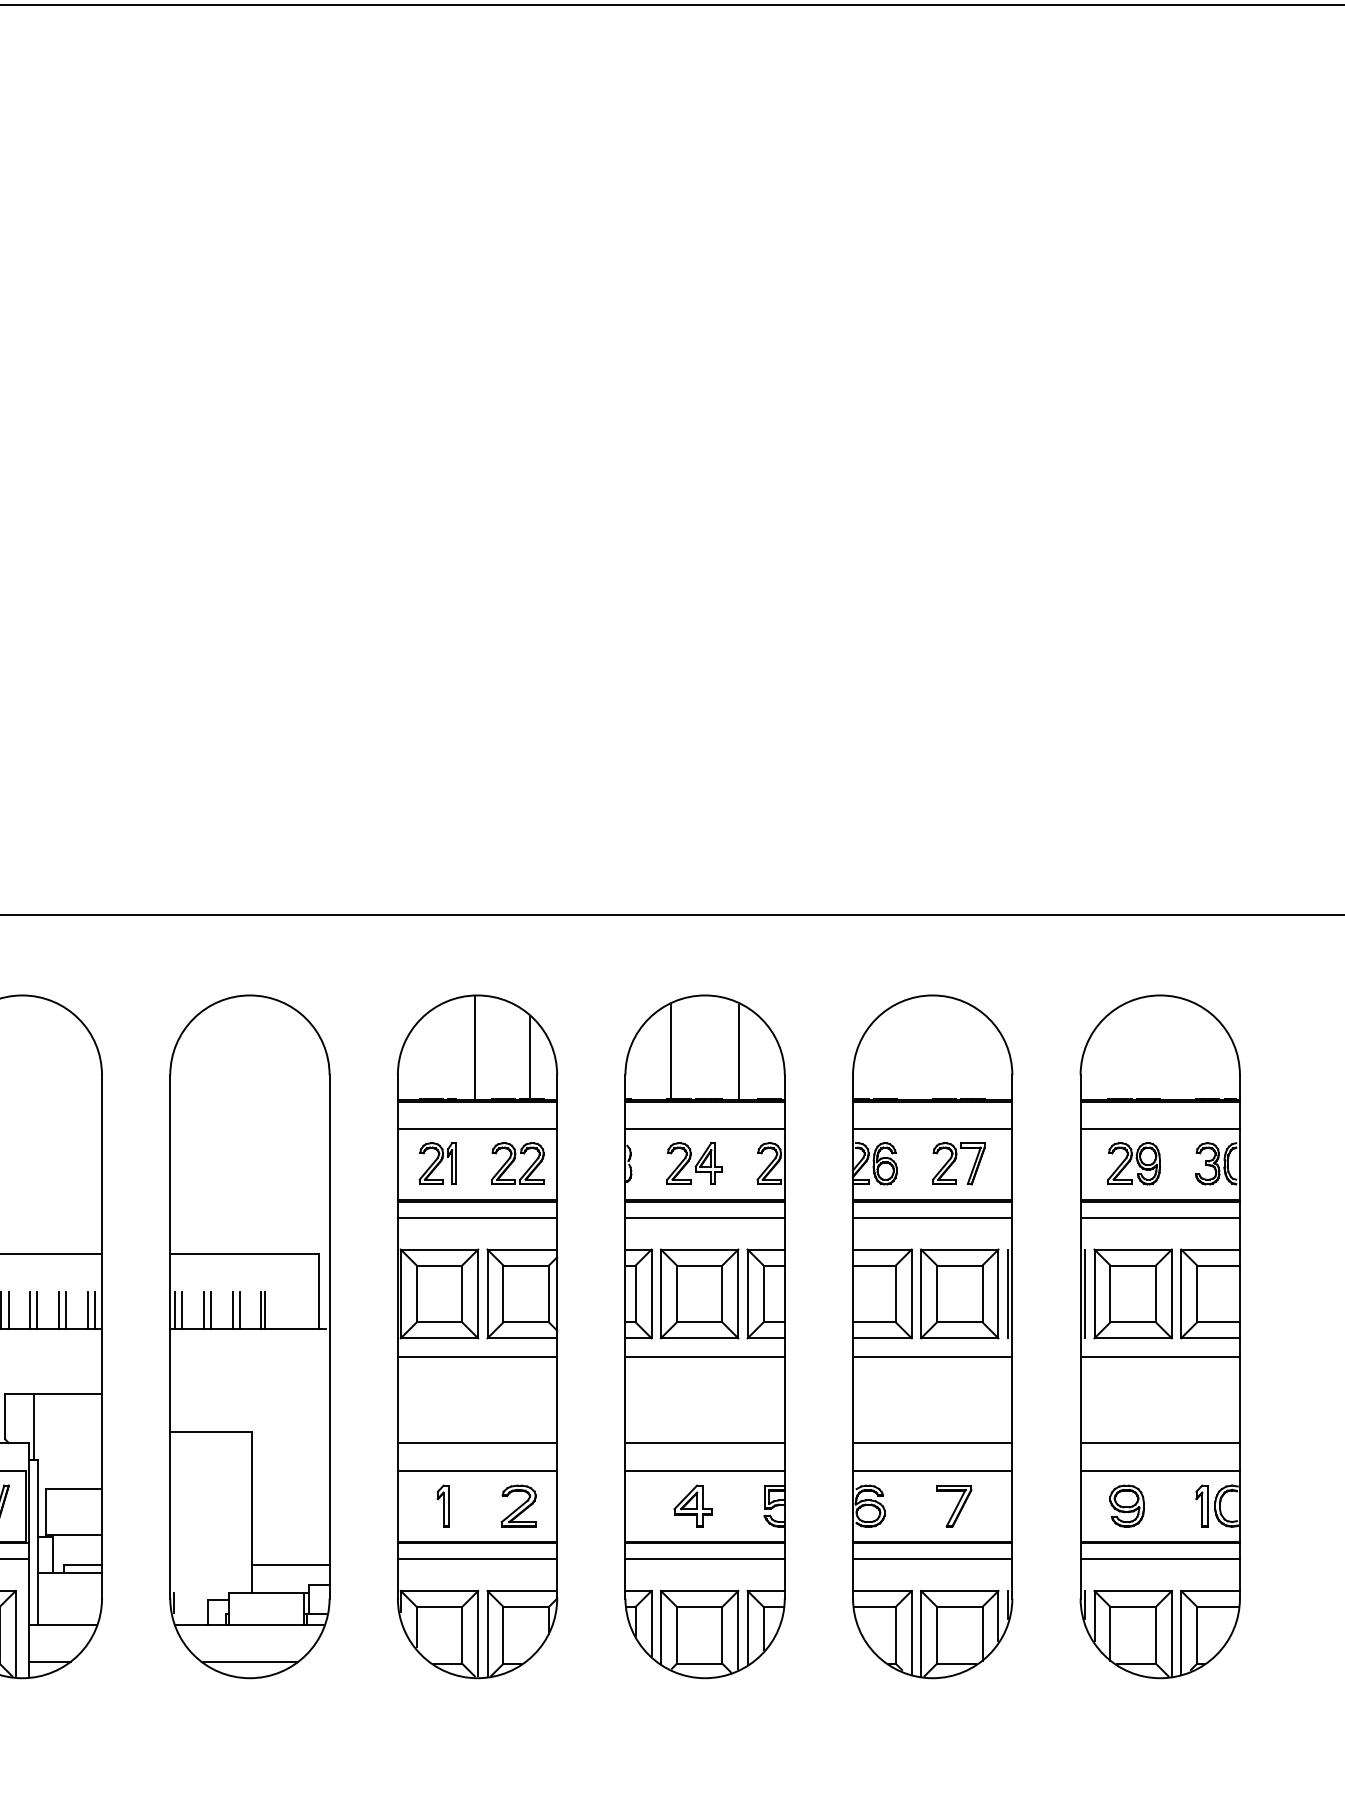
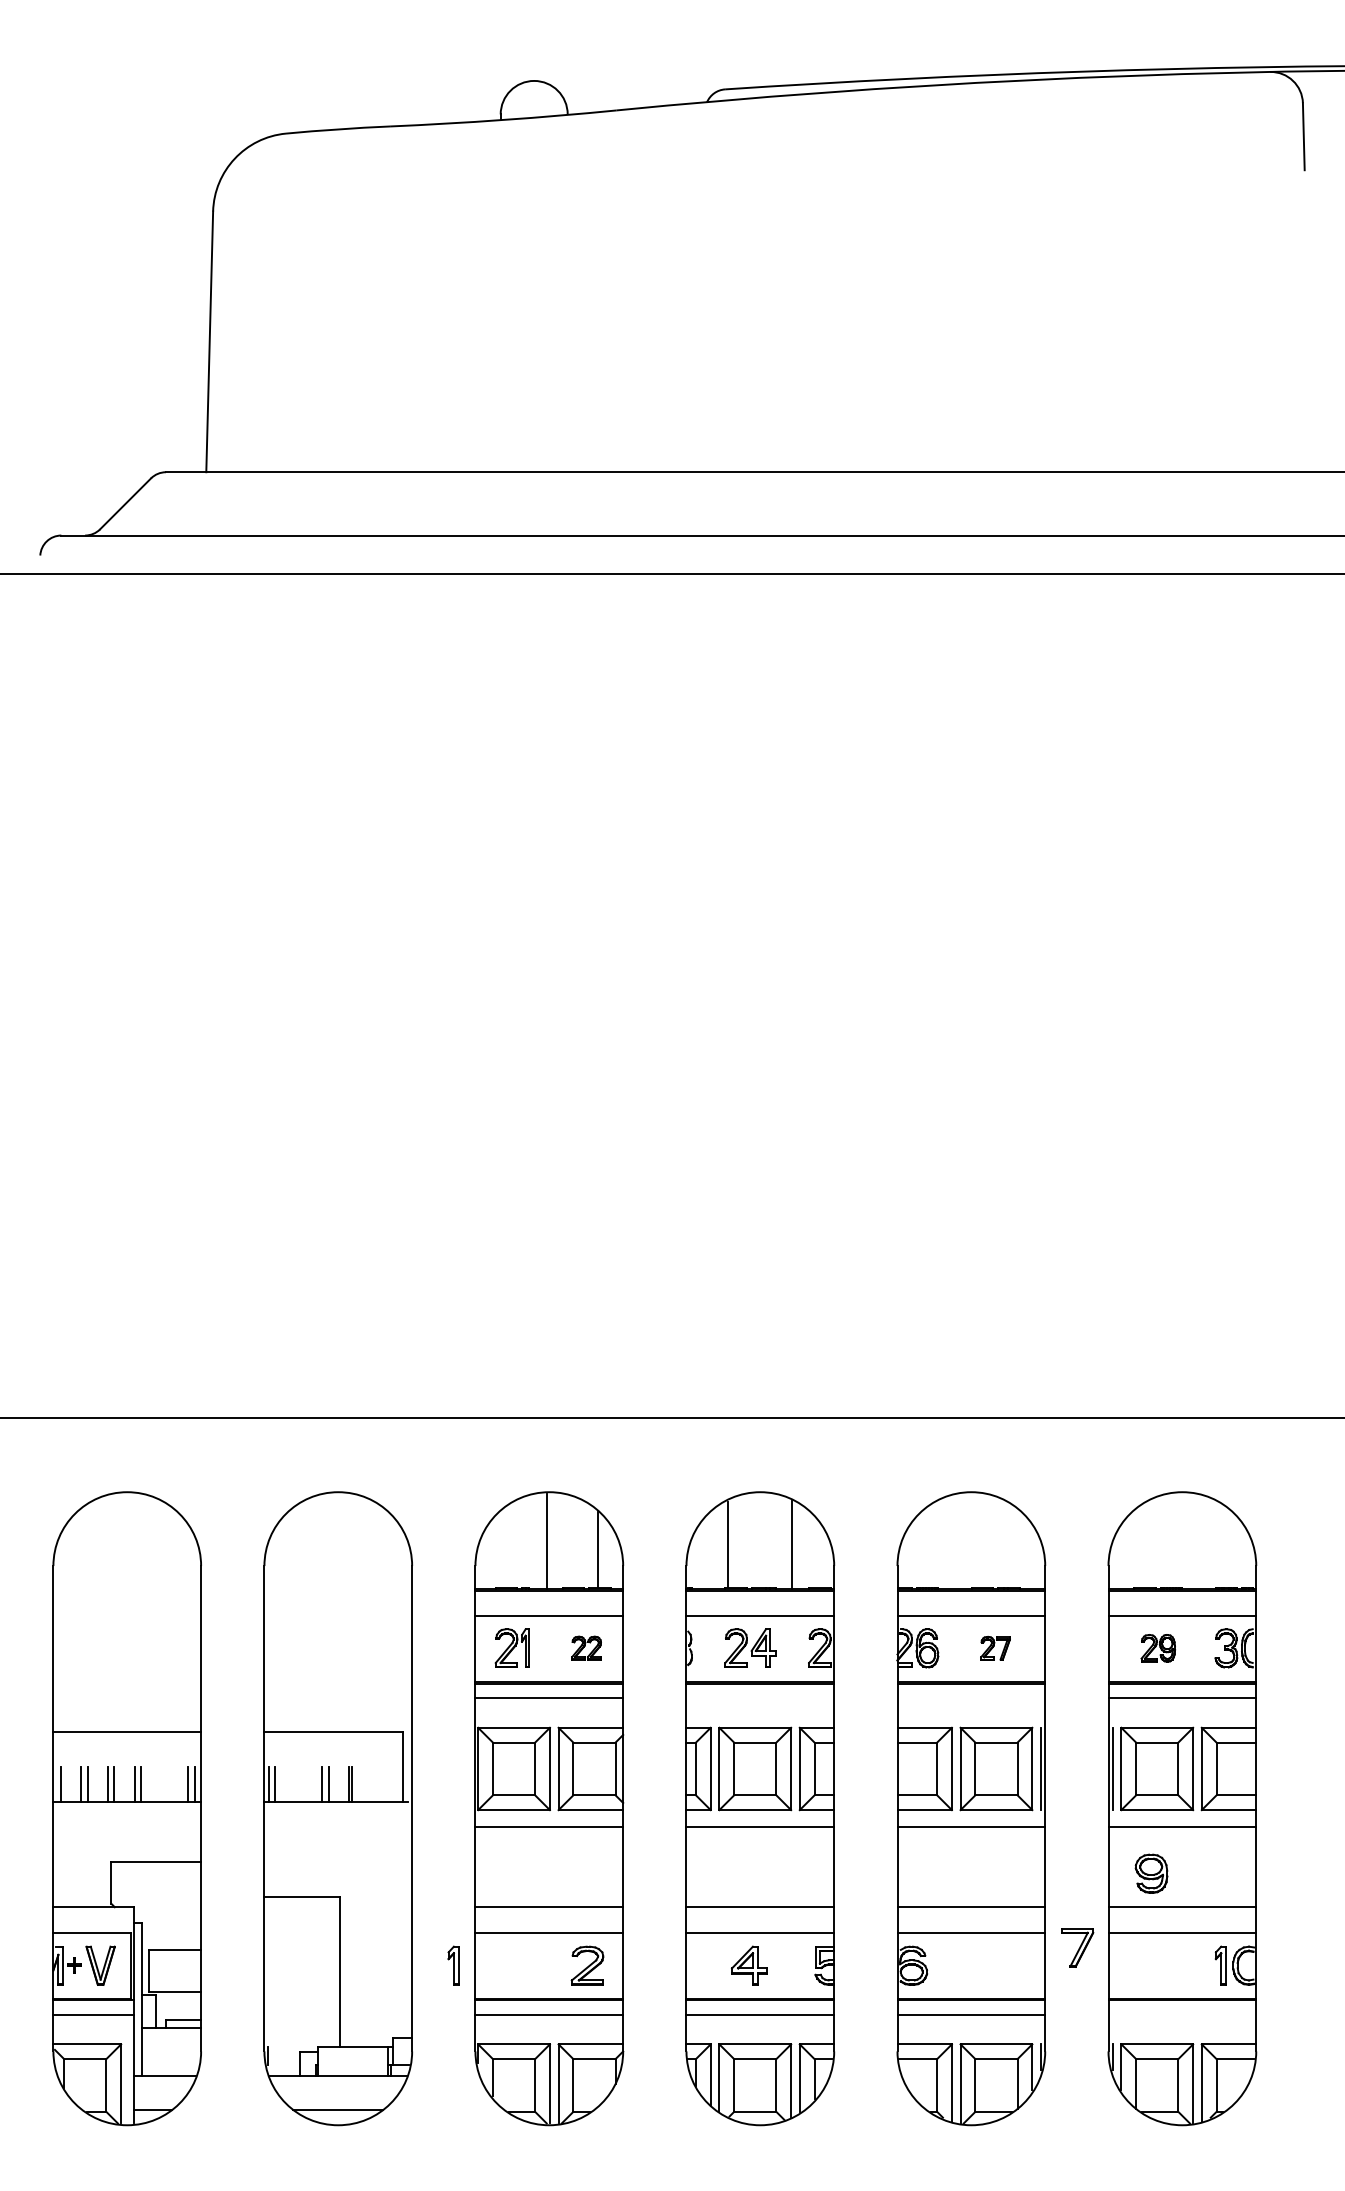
part: (517, 1162) -> (586, 1647), size x0.6
part: (958, 1164) -> (995, 1648), size x0.6
part: (1134, 1164) -> (1158, 1648), size x0.7
line: (705, 1217) -> (760, 1698), removed
line: (932, 1217) -> (971, 1698), removed
line: (59, 1309) -> (161, 1783), removed
line: (66, 1309) -> (168, 1783), removed
line: (203, 1309) -> (295, 1783), removed
line: (211, 1309) -> (302, 1783), removed
line: (34, 1426) -> (138, 1891), removed
part: (443, 1505) -> (453, 1965), moved
part: (954, 1505) -> (1077, 1947), moved
part: (1126, 1505) -> (1151, 1873), moved
line: (1160, 1558) -> (1182, 2014), removed
line: (290, 1565) -> (375, 2020), removed

